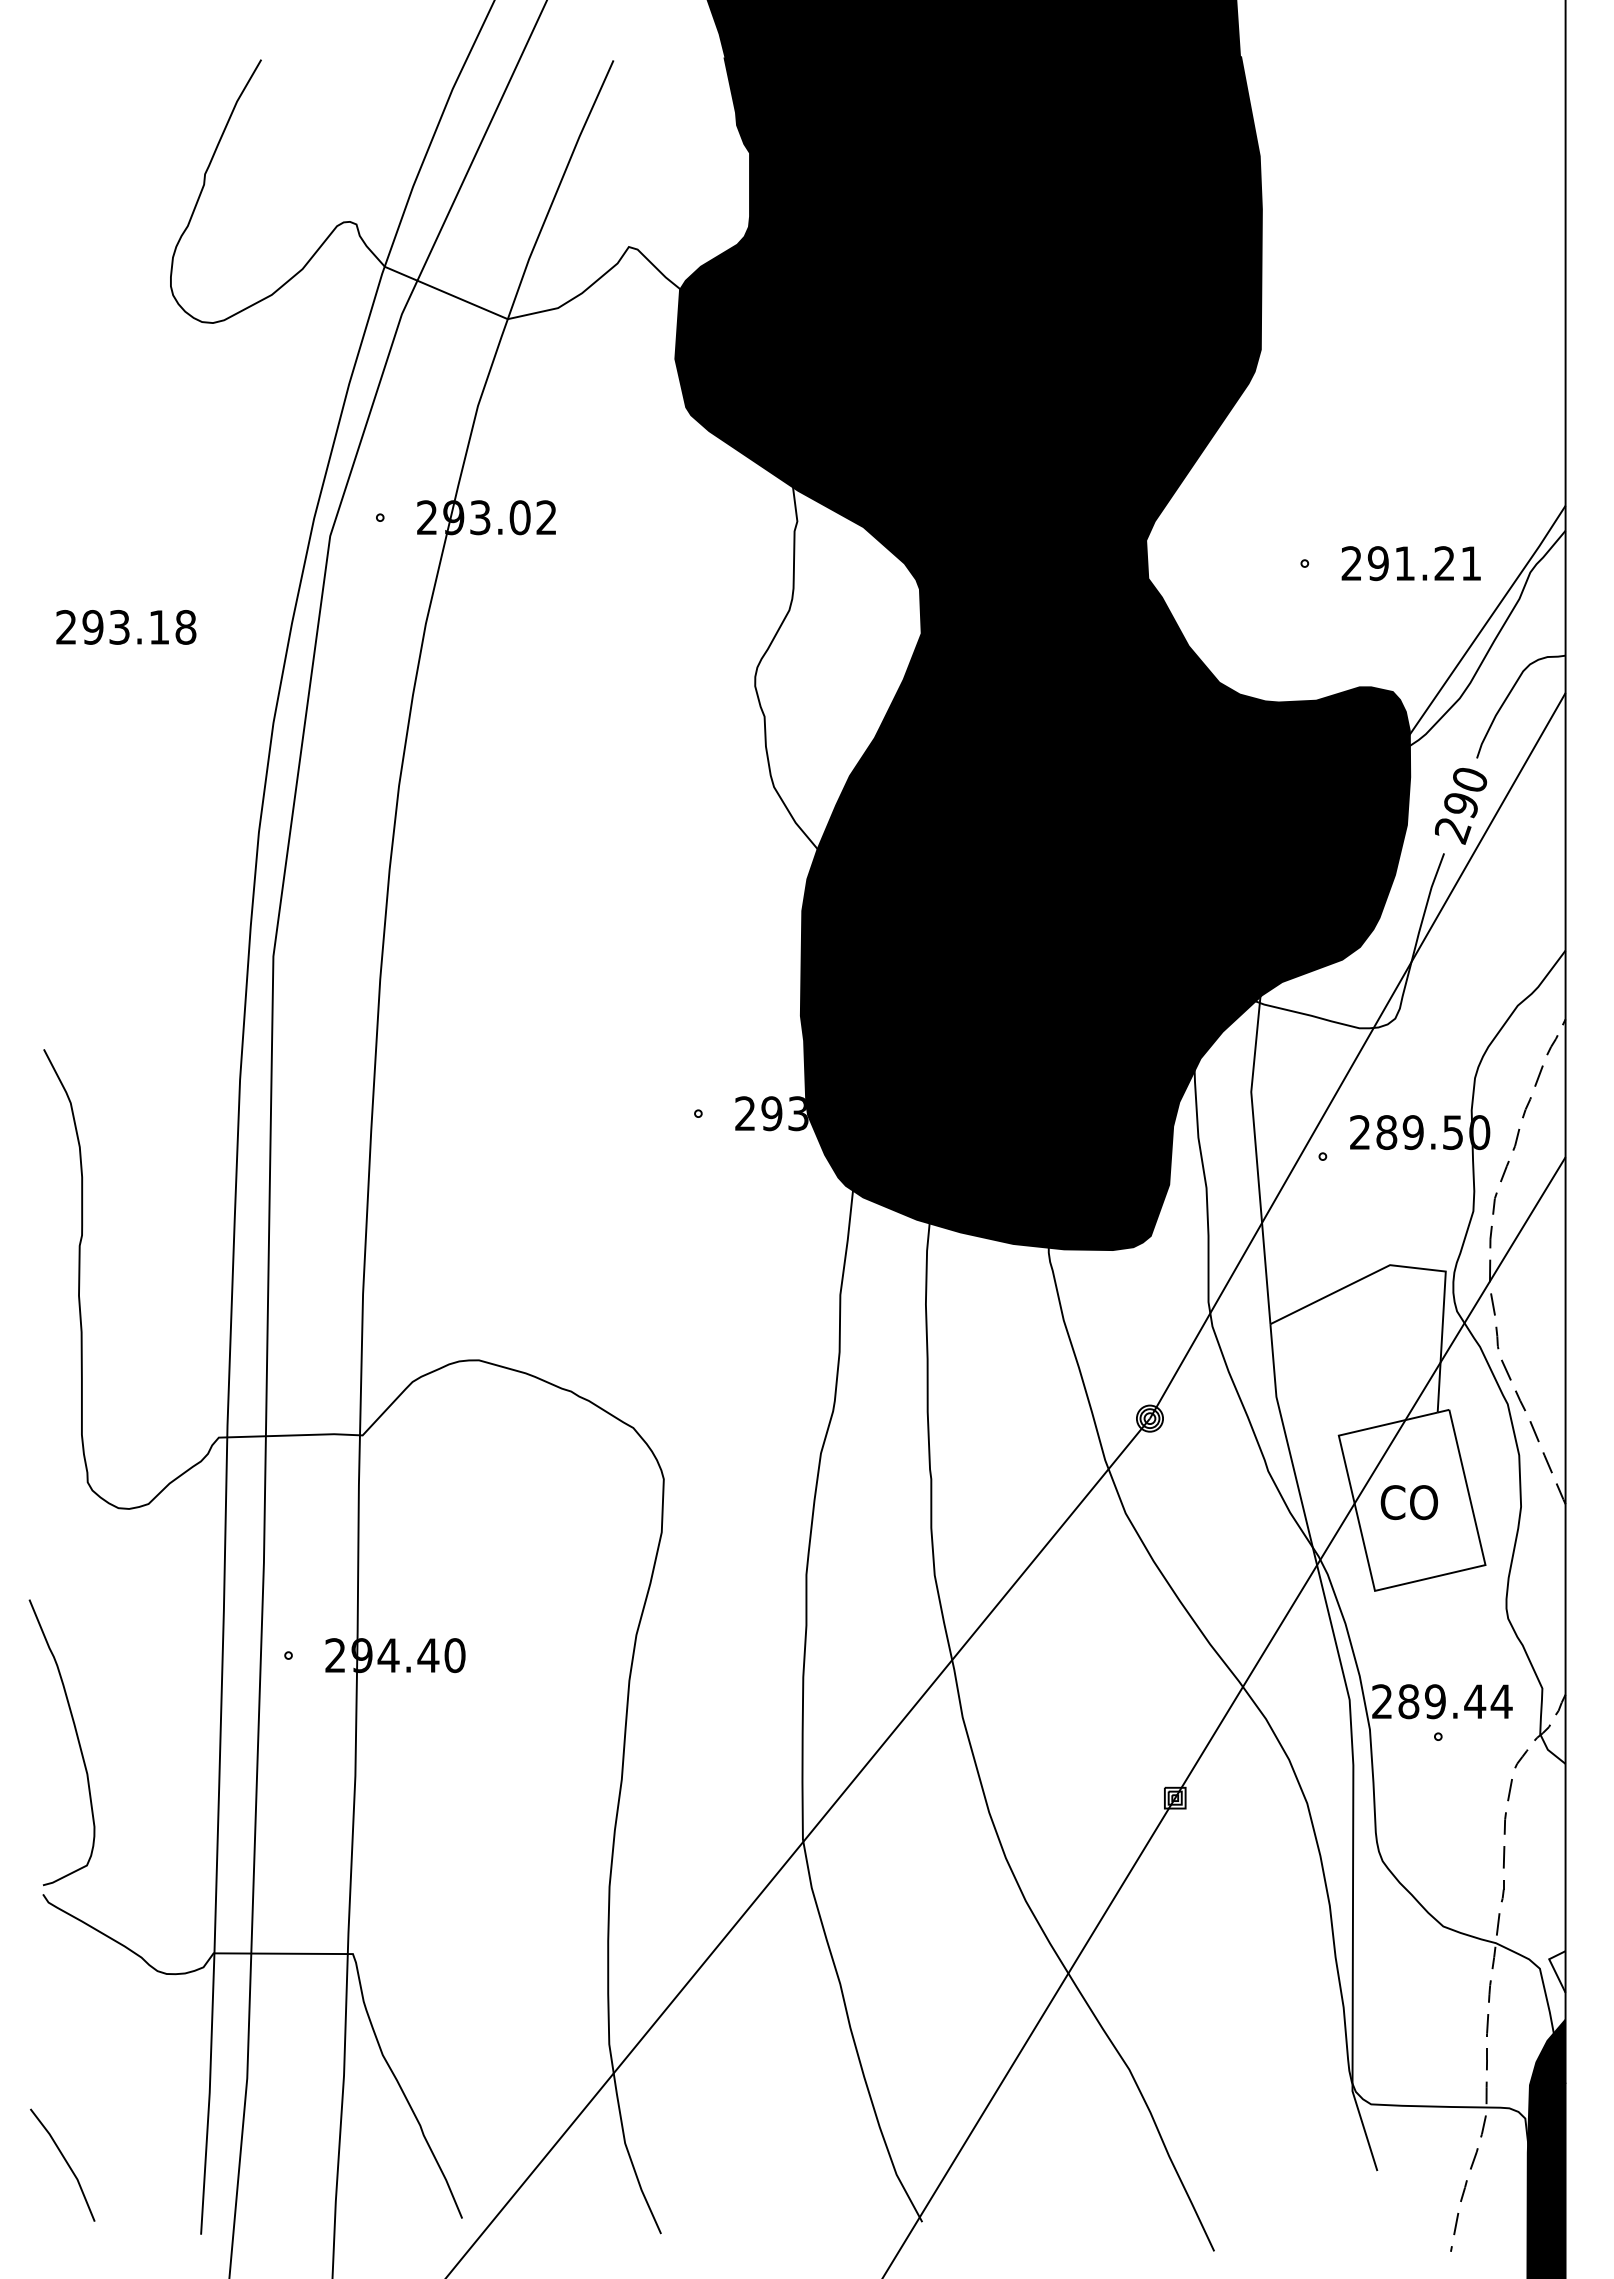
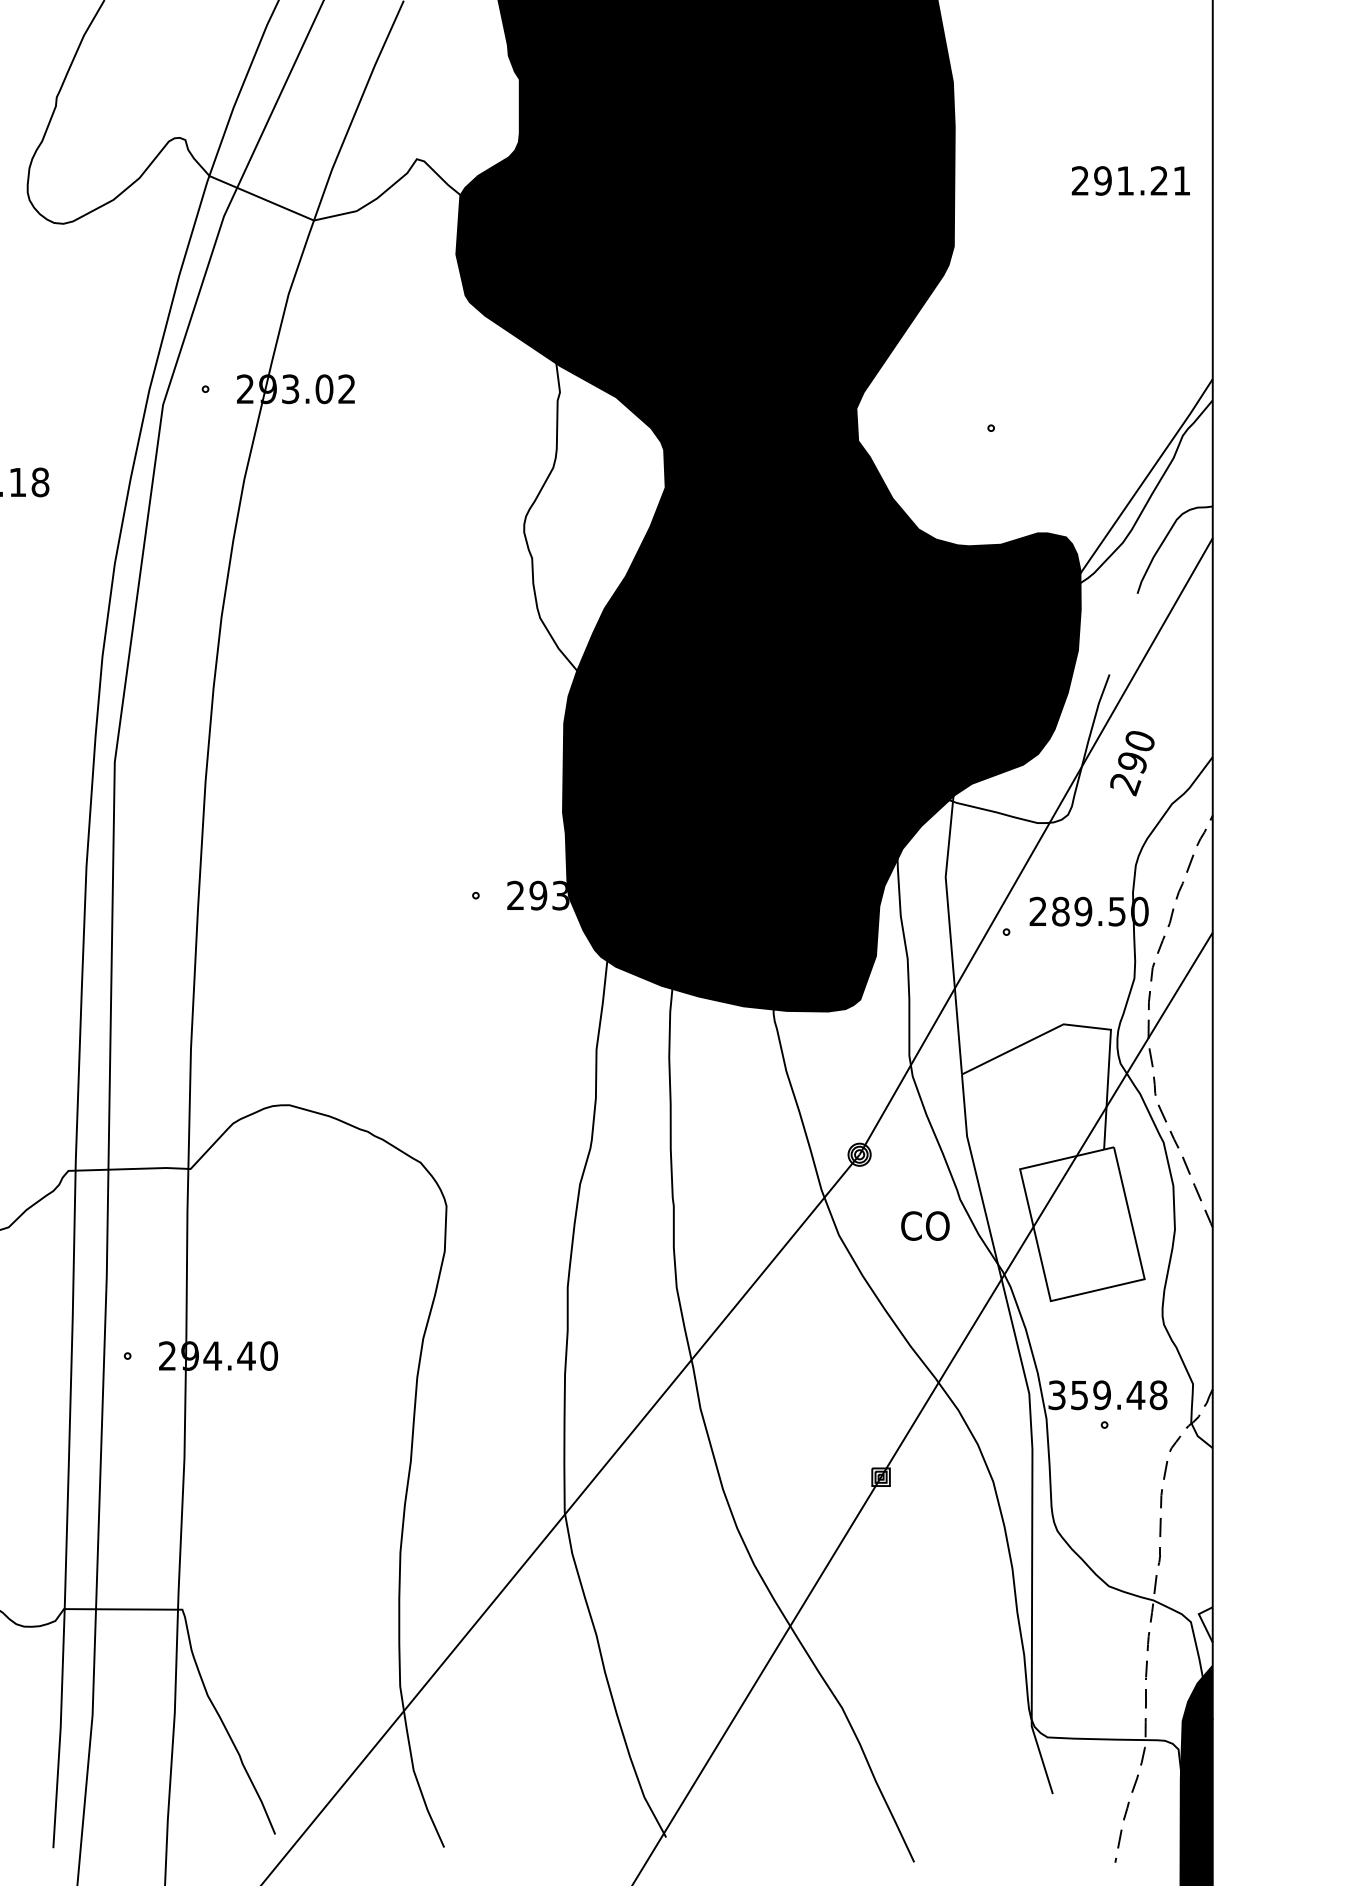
text: (1410, 563) -> (1130, 180), moved
text: (1461, 806) -> (1132, 763), moved
text: (1408, 1502) -> (924, 1226), moved
text: (1442, 1701) -> (1108, 1395), 289.44 -> 359.48

